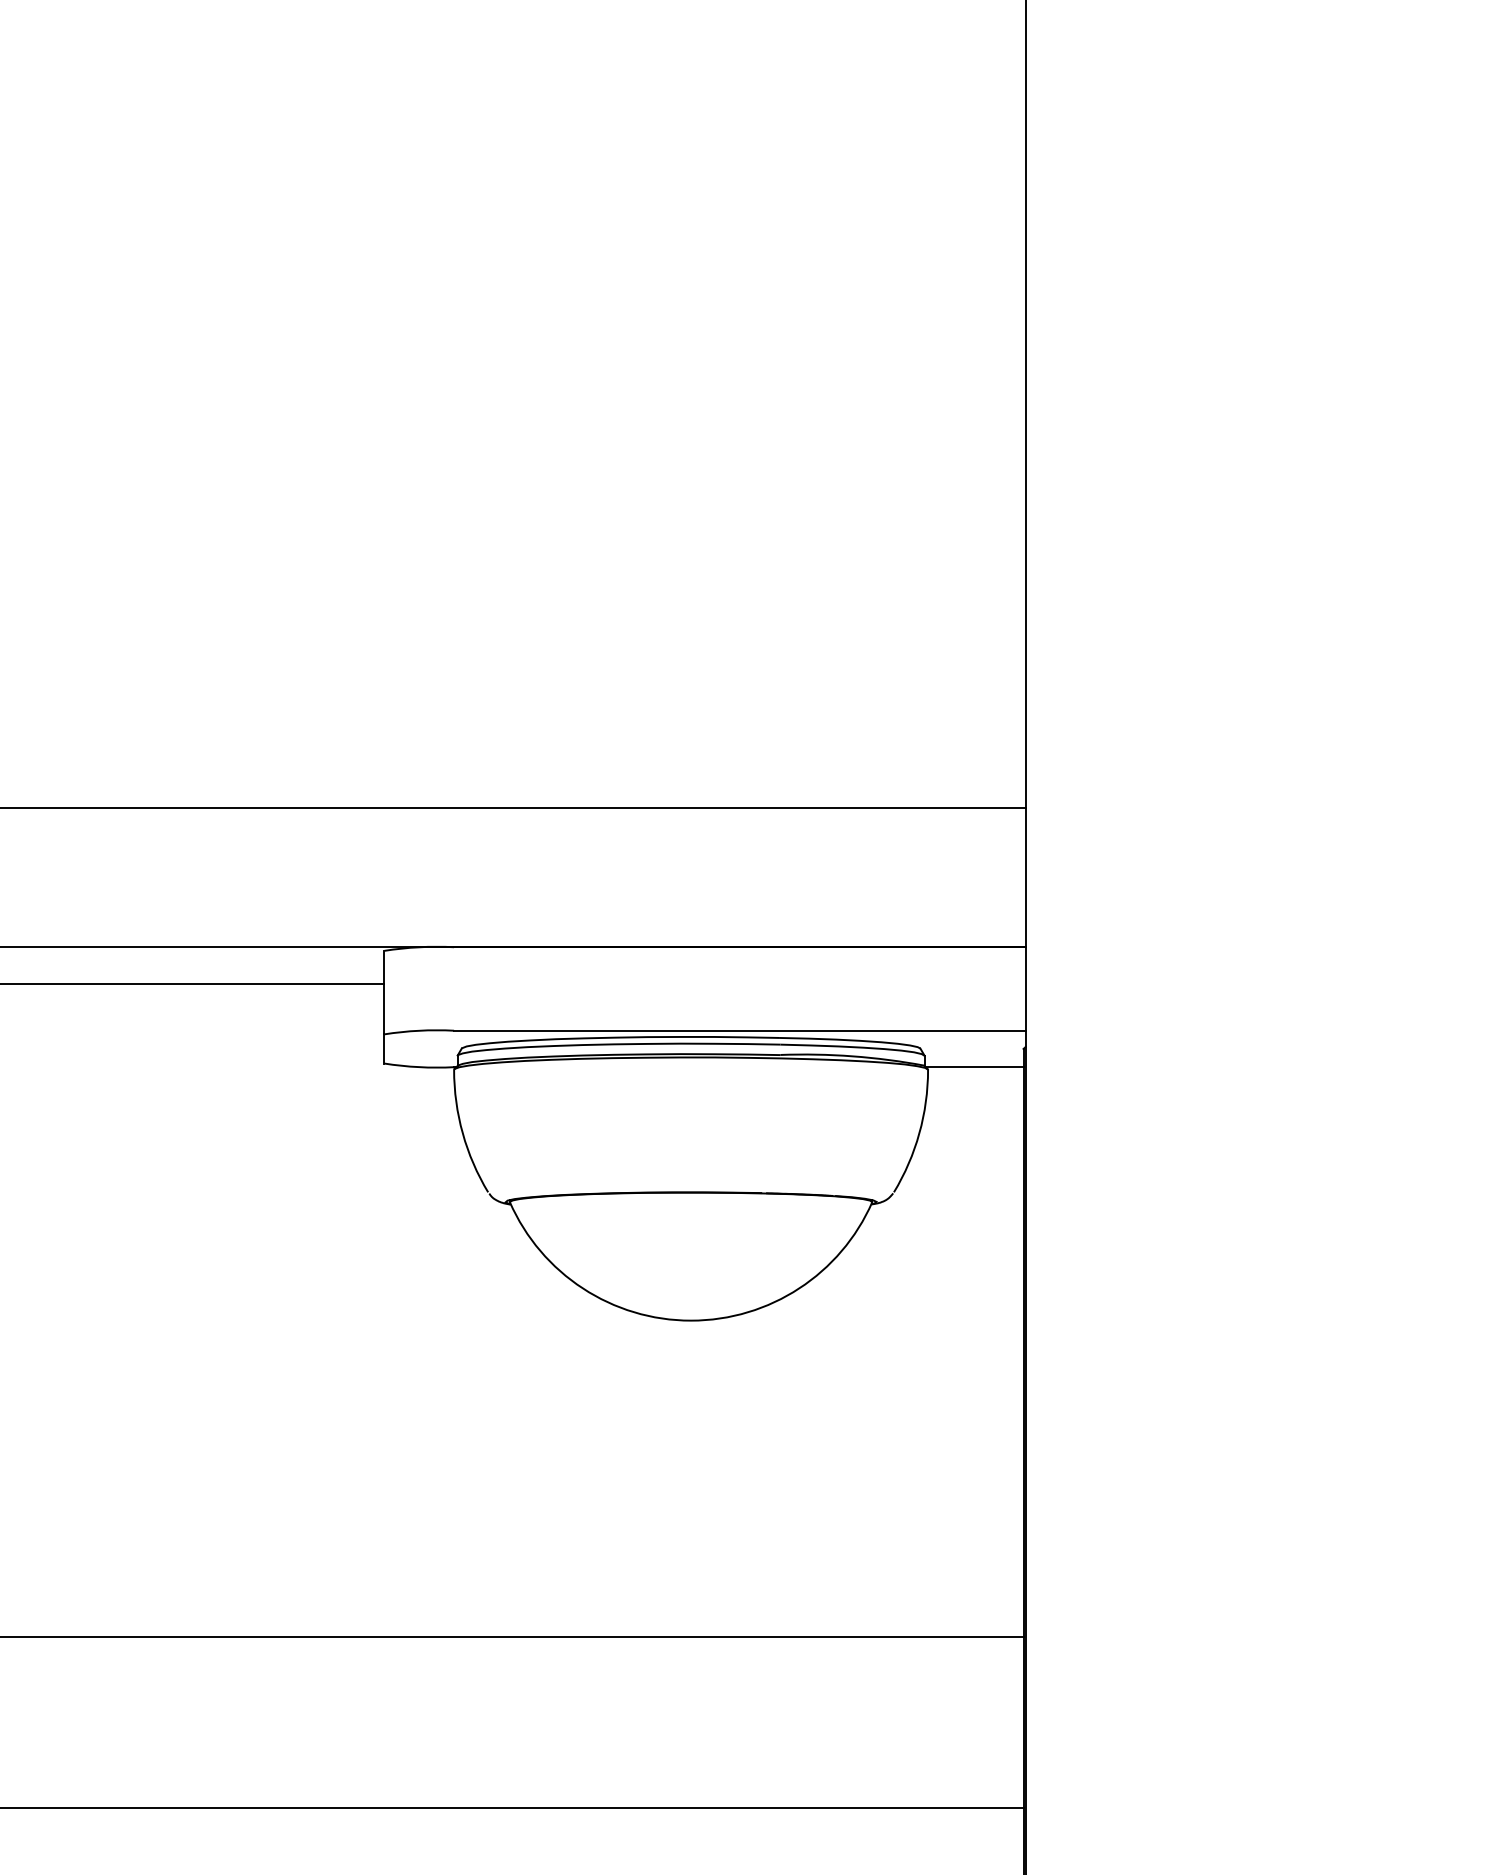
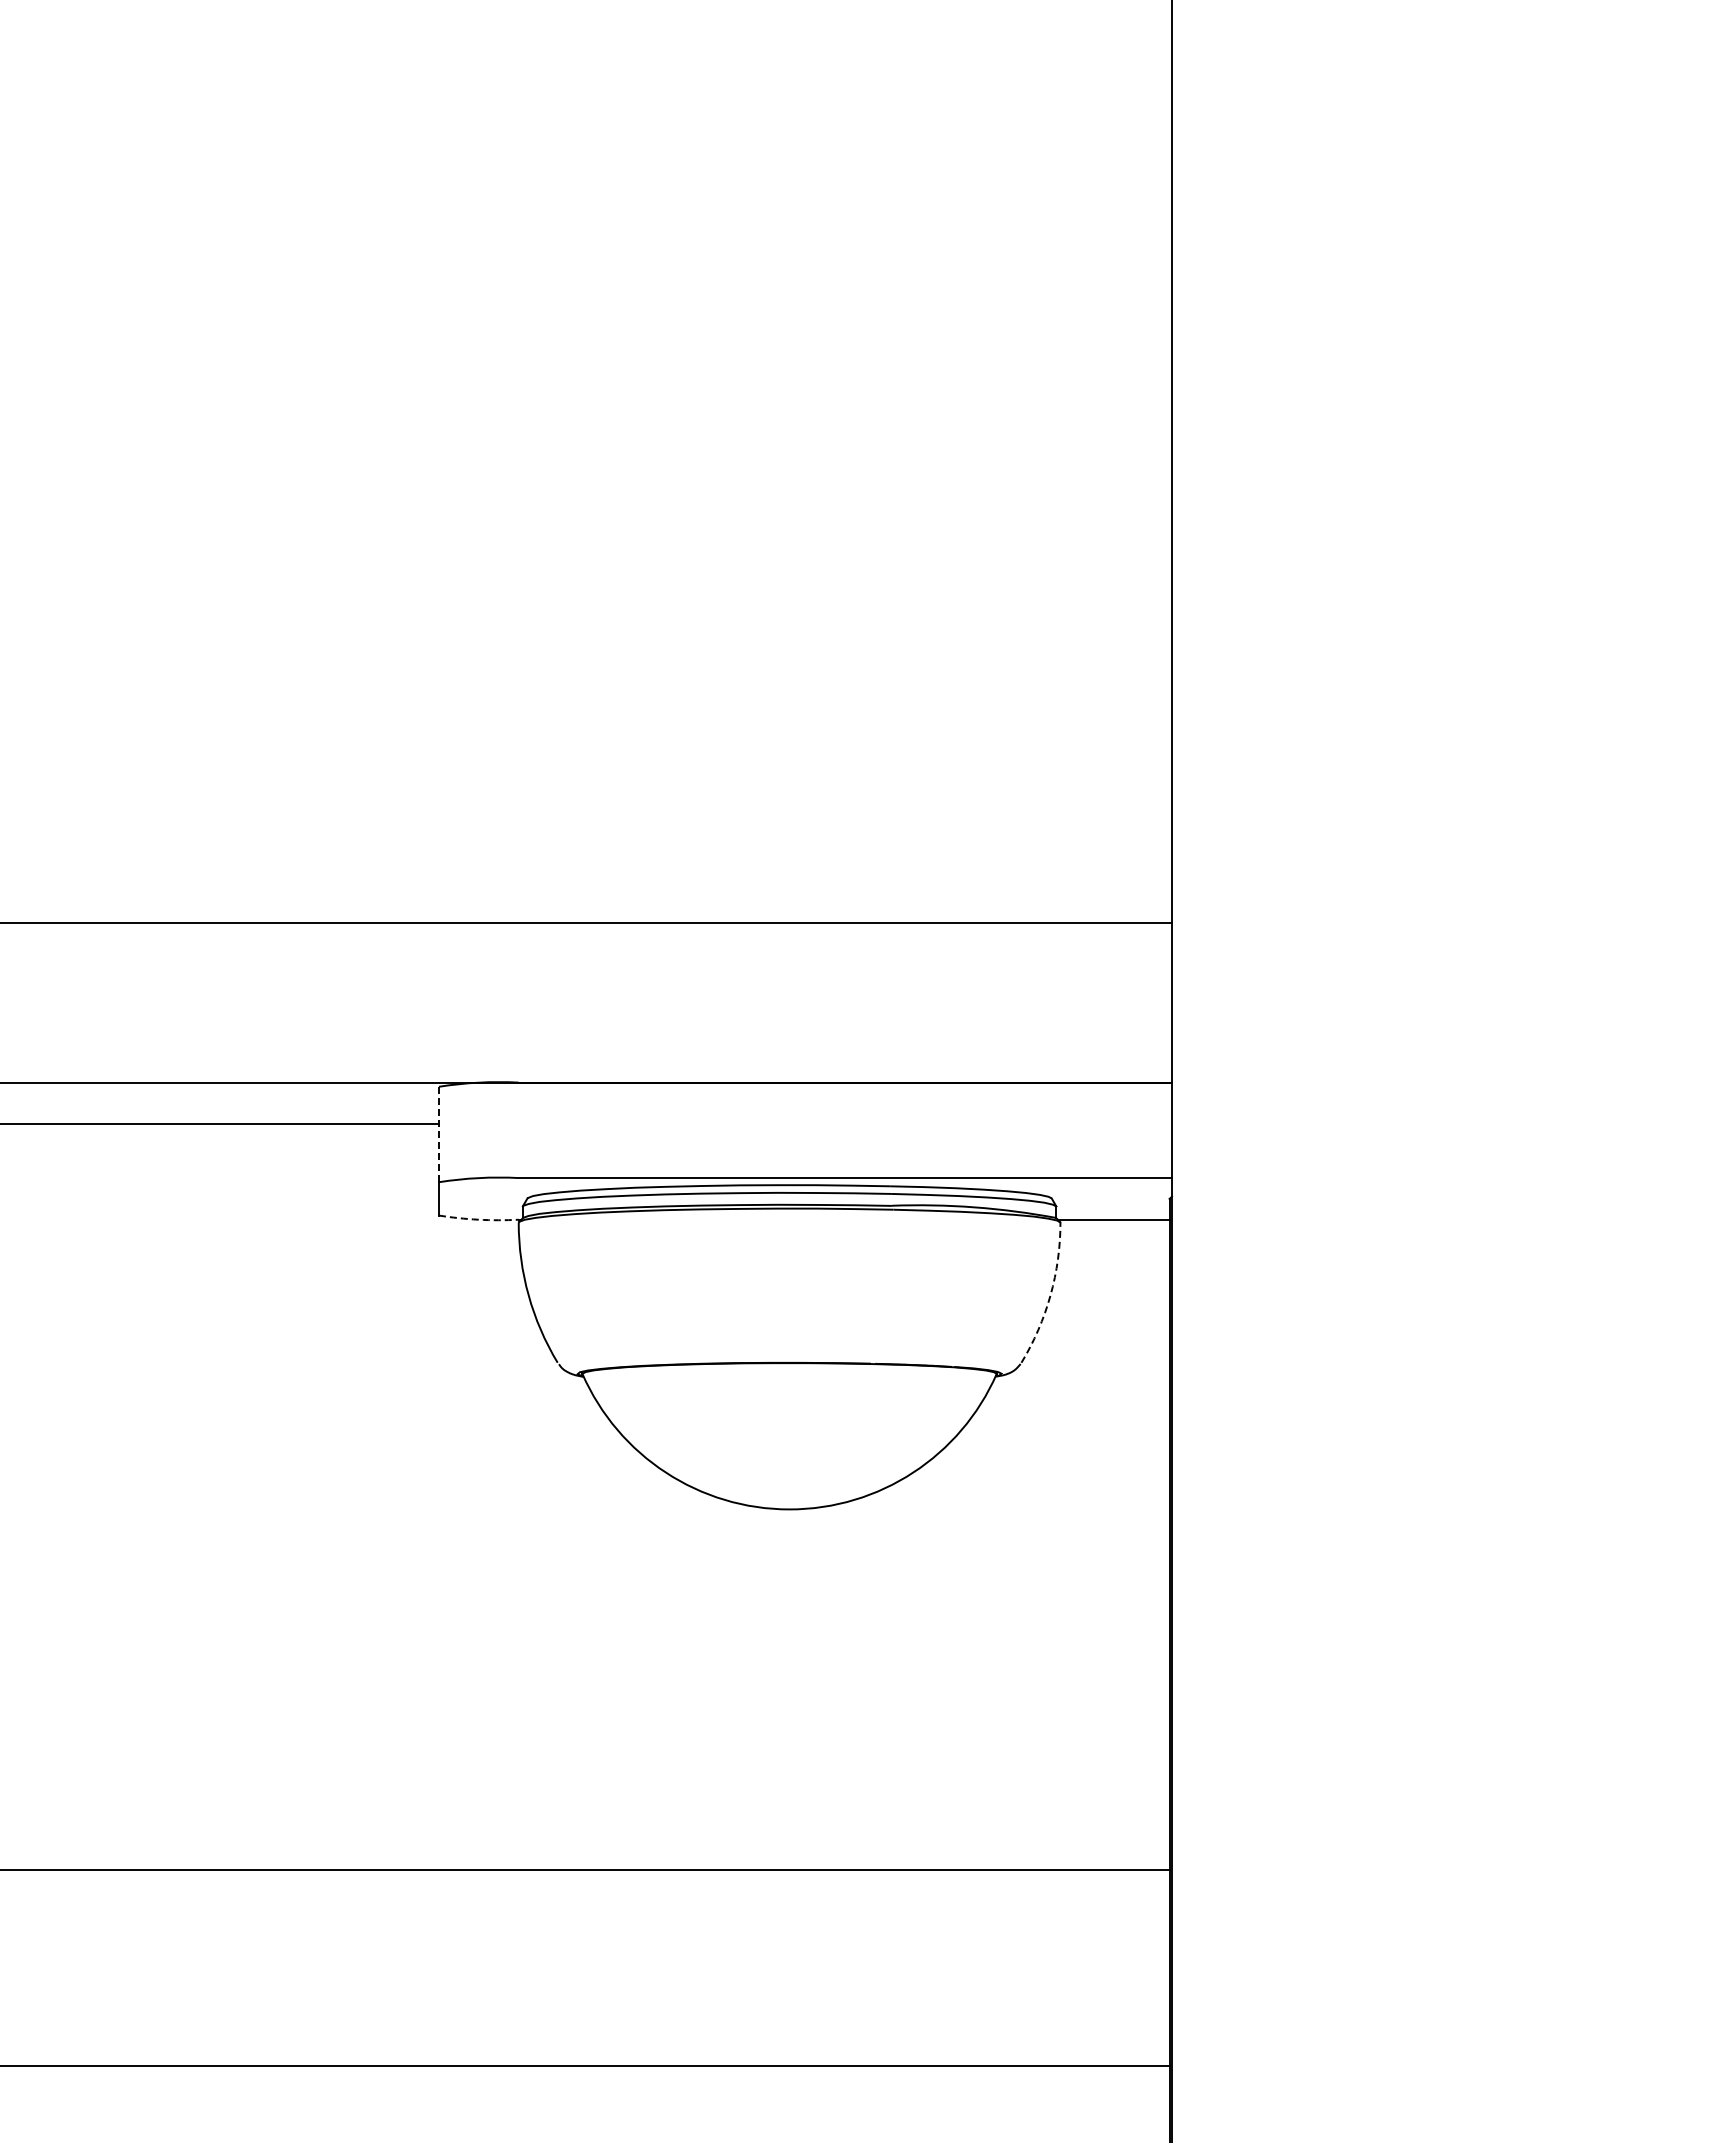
line: (384, 992) -> (439, 1134), solid -> dashed
arc: (418, 1066) -> (478, 1219), solid -> dashed
arc: (919, 1133) -> (1050, 1295), solid -> dashed

